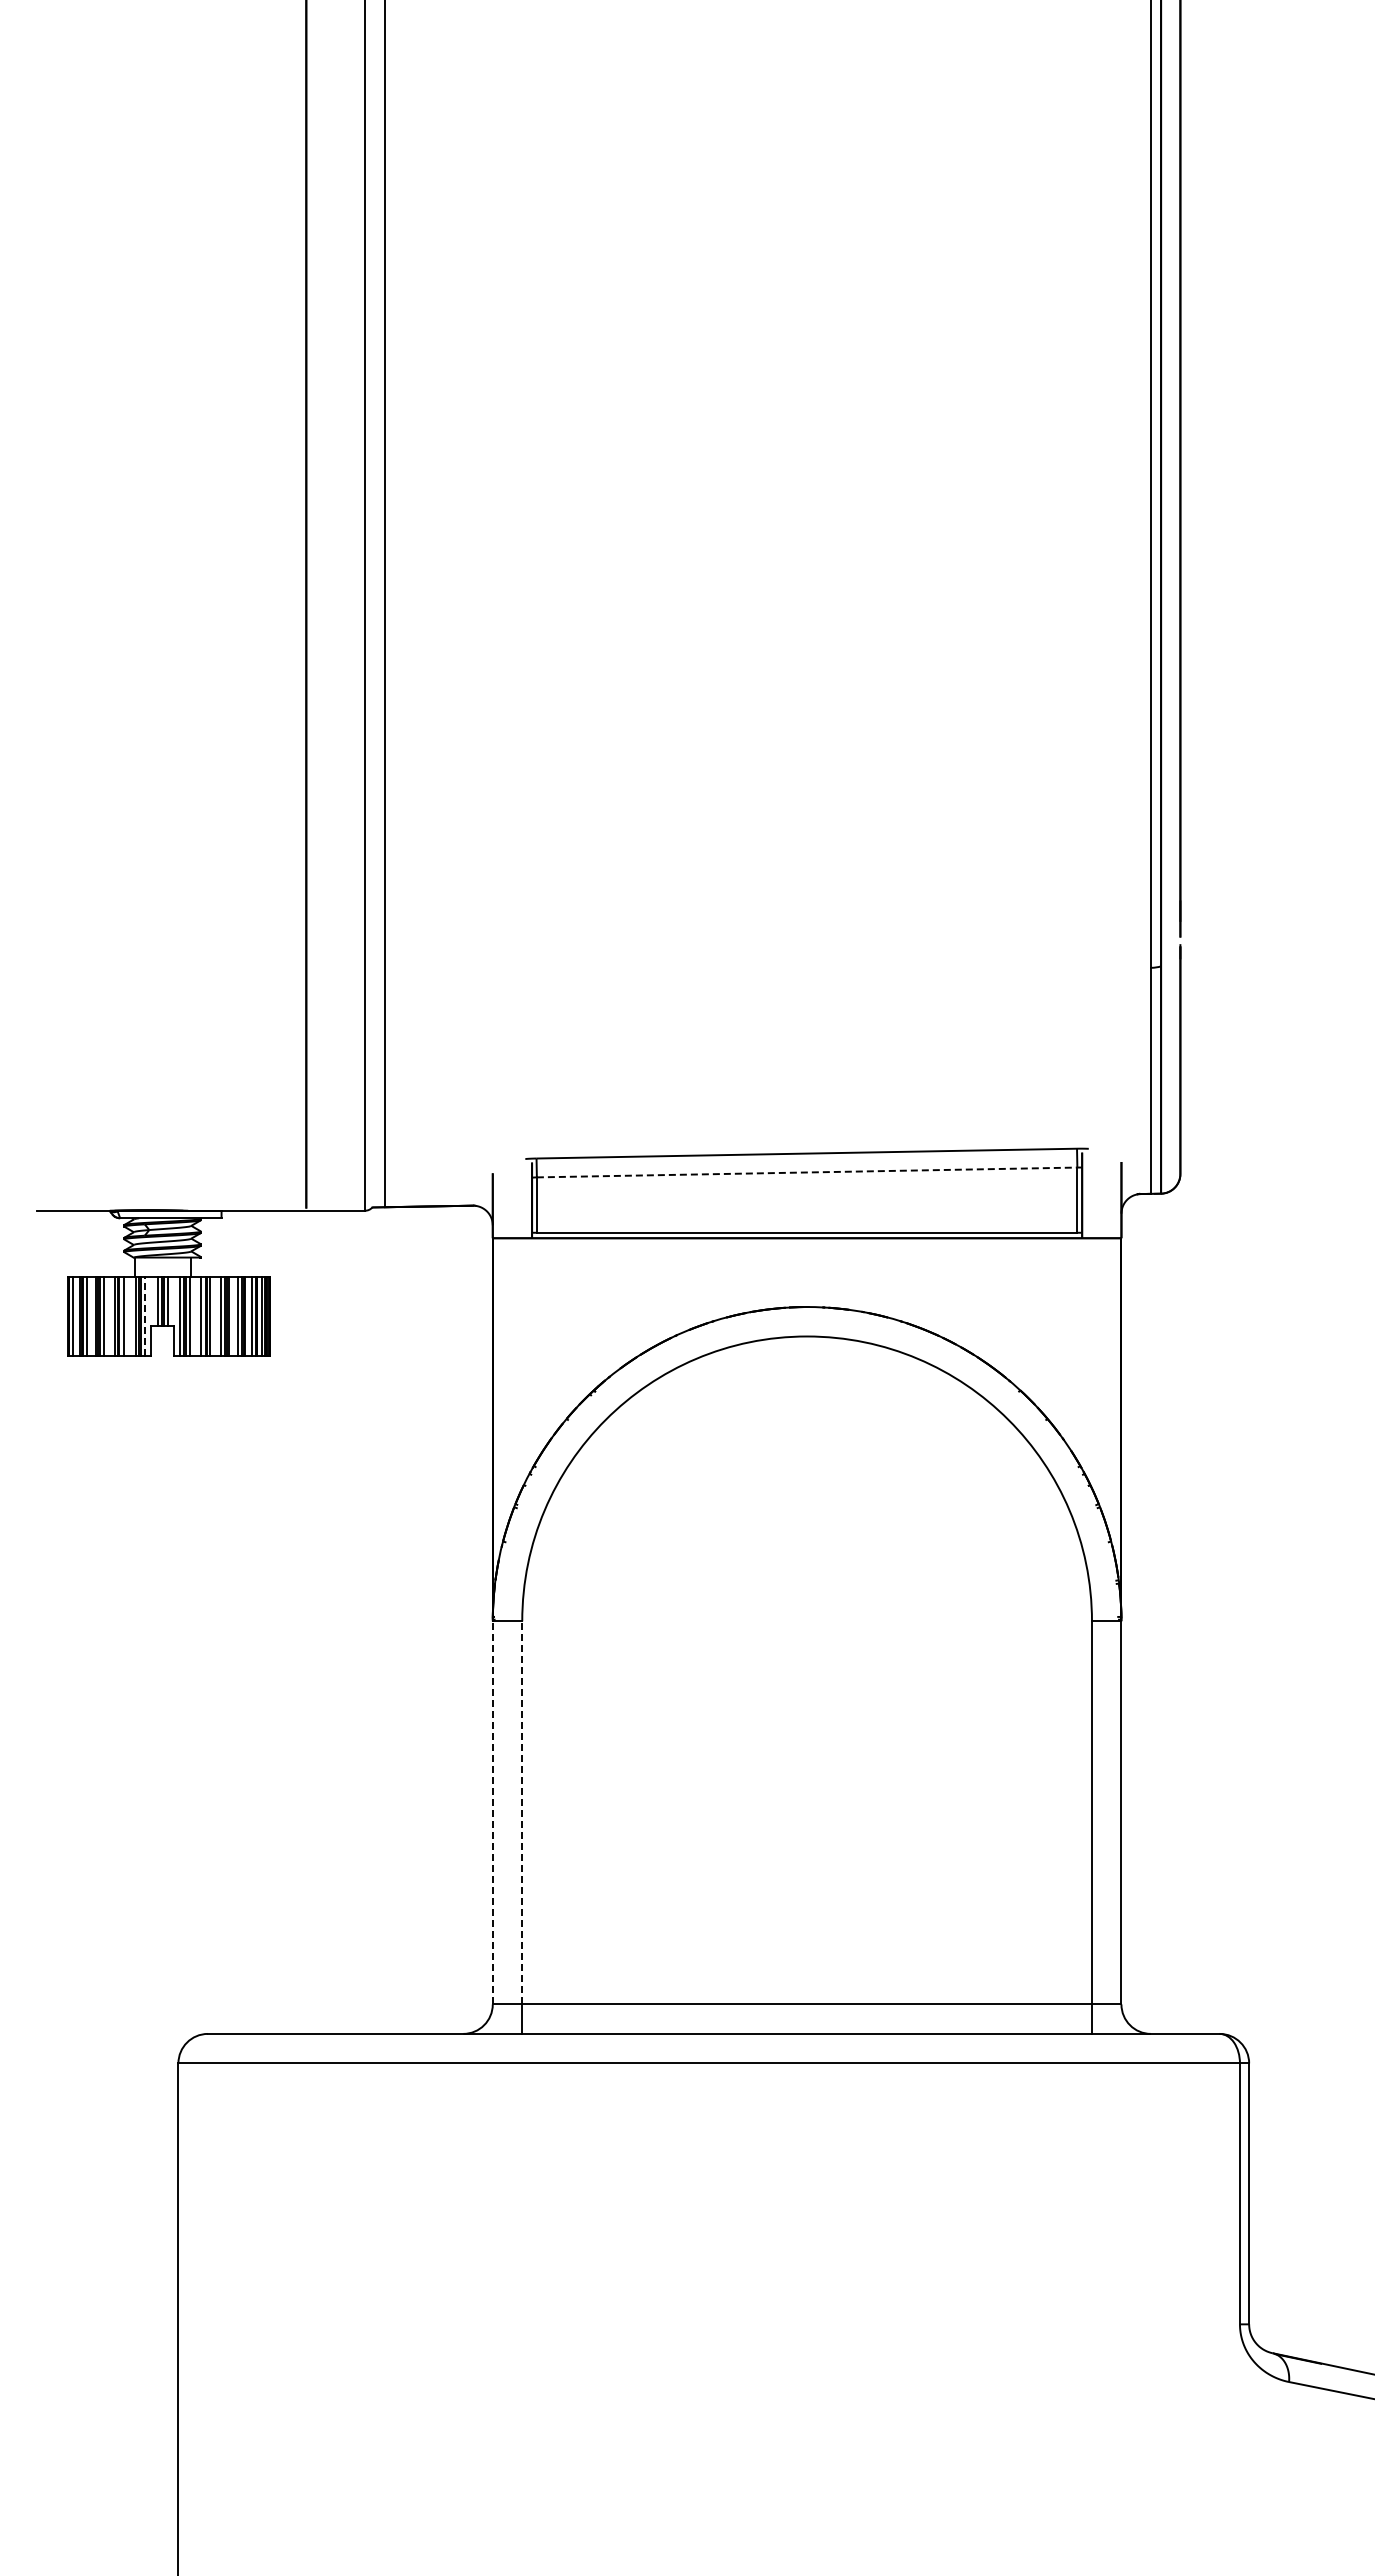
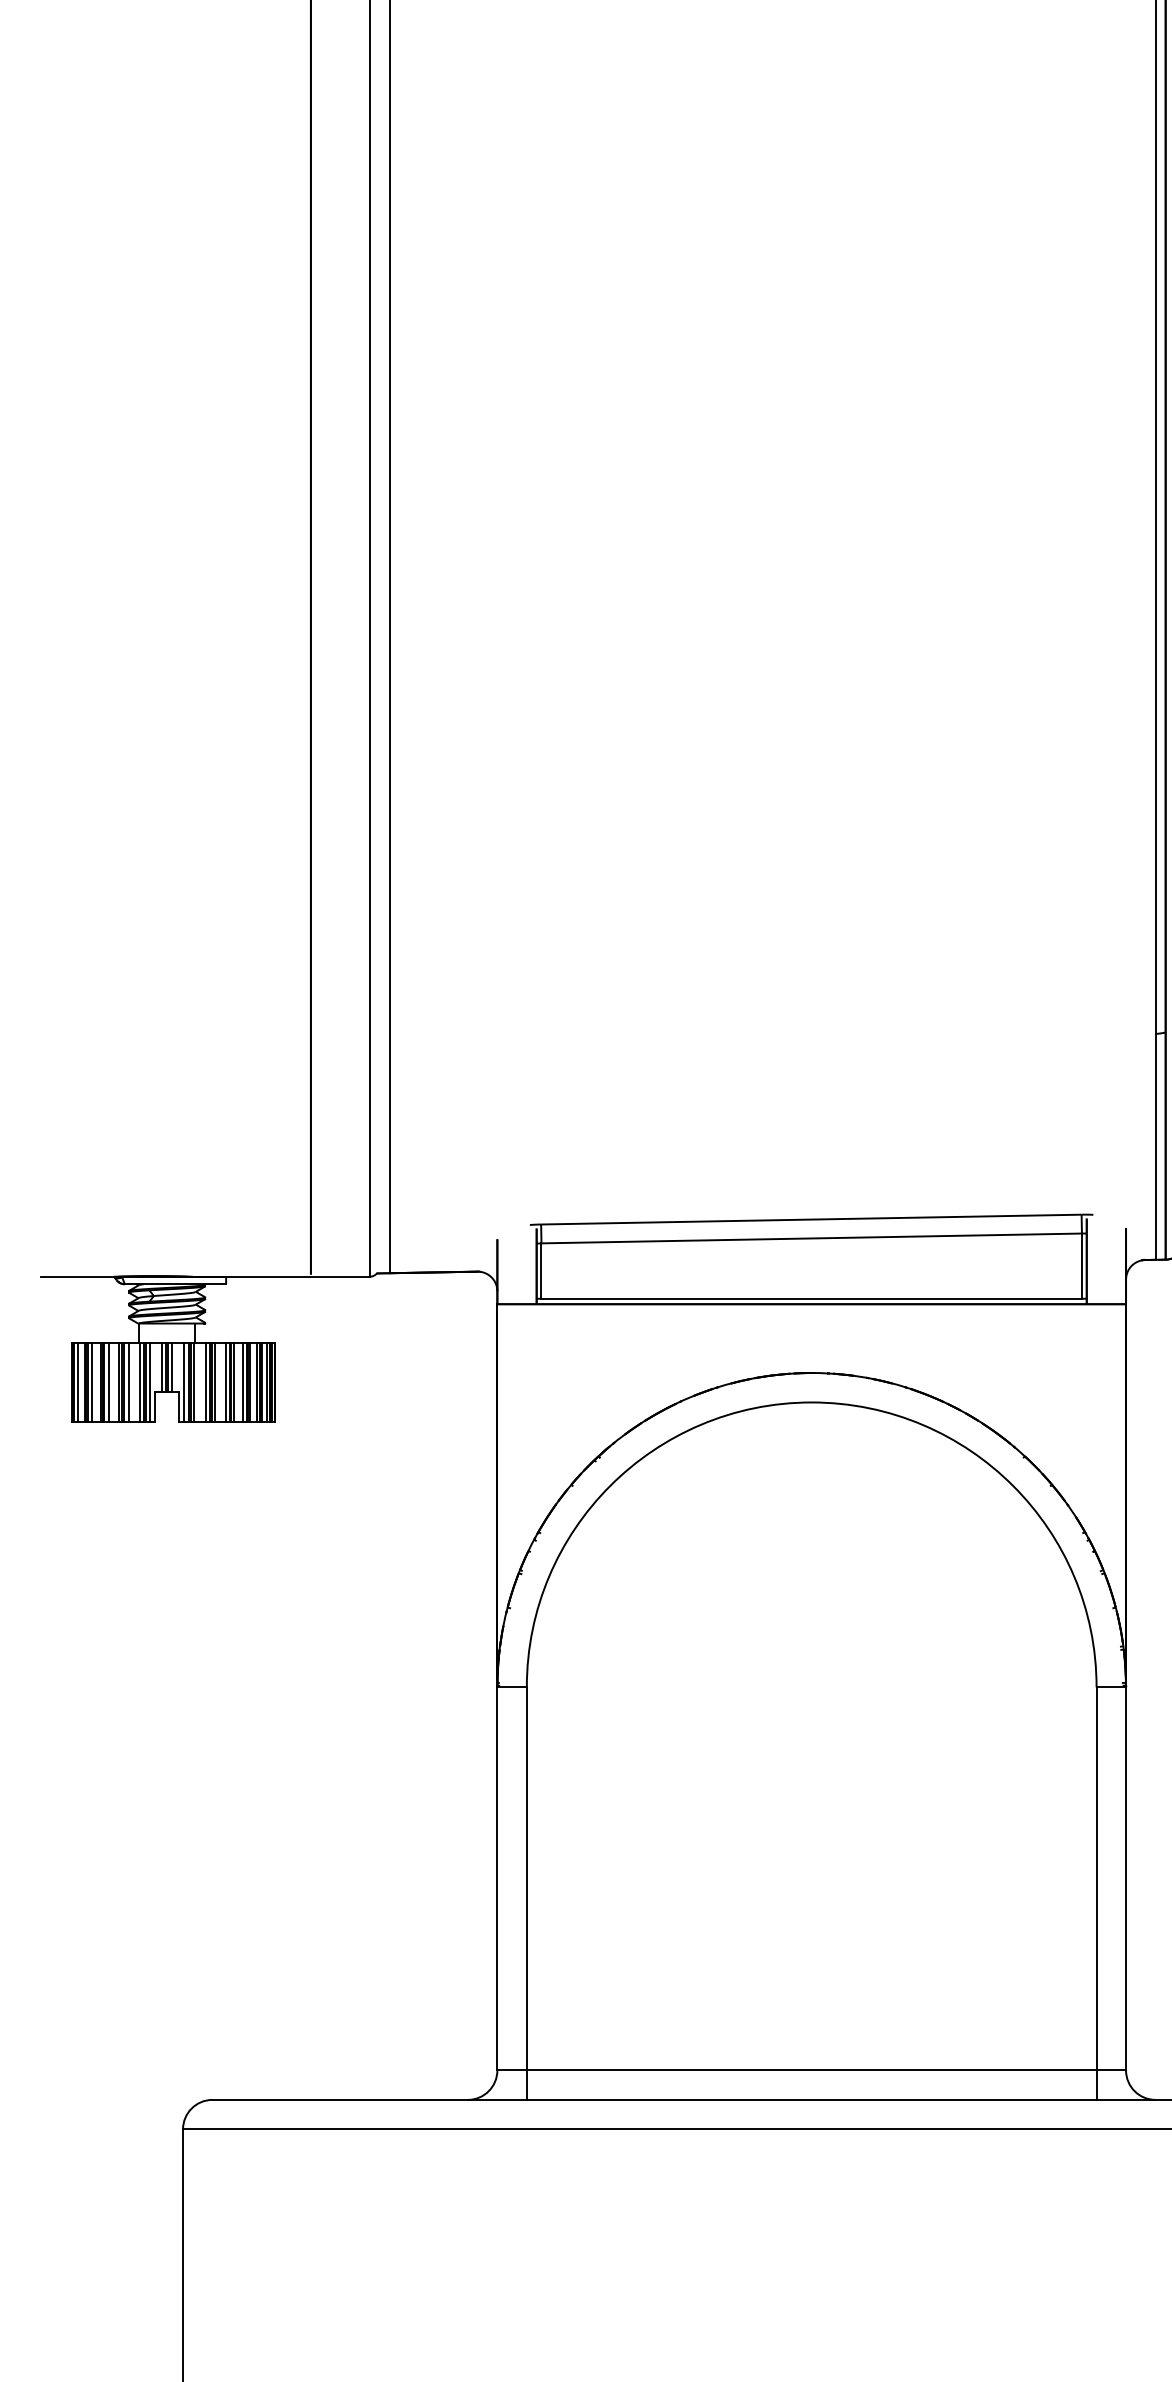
line: (807, 1172) -> (812, 1238), dashed -> solid
line: (145, 1315) -> (150, 1381), dashed -> solid
line: (492, 1812) -> (497, 1878), dashed -> solid
line: (522, 1812) -> (527, 1878), dashed -> solid

